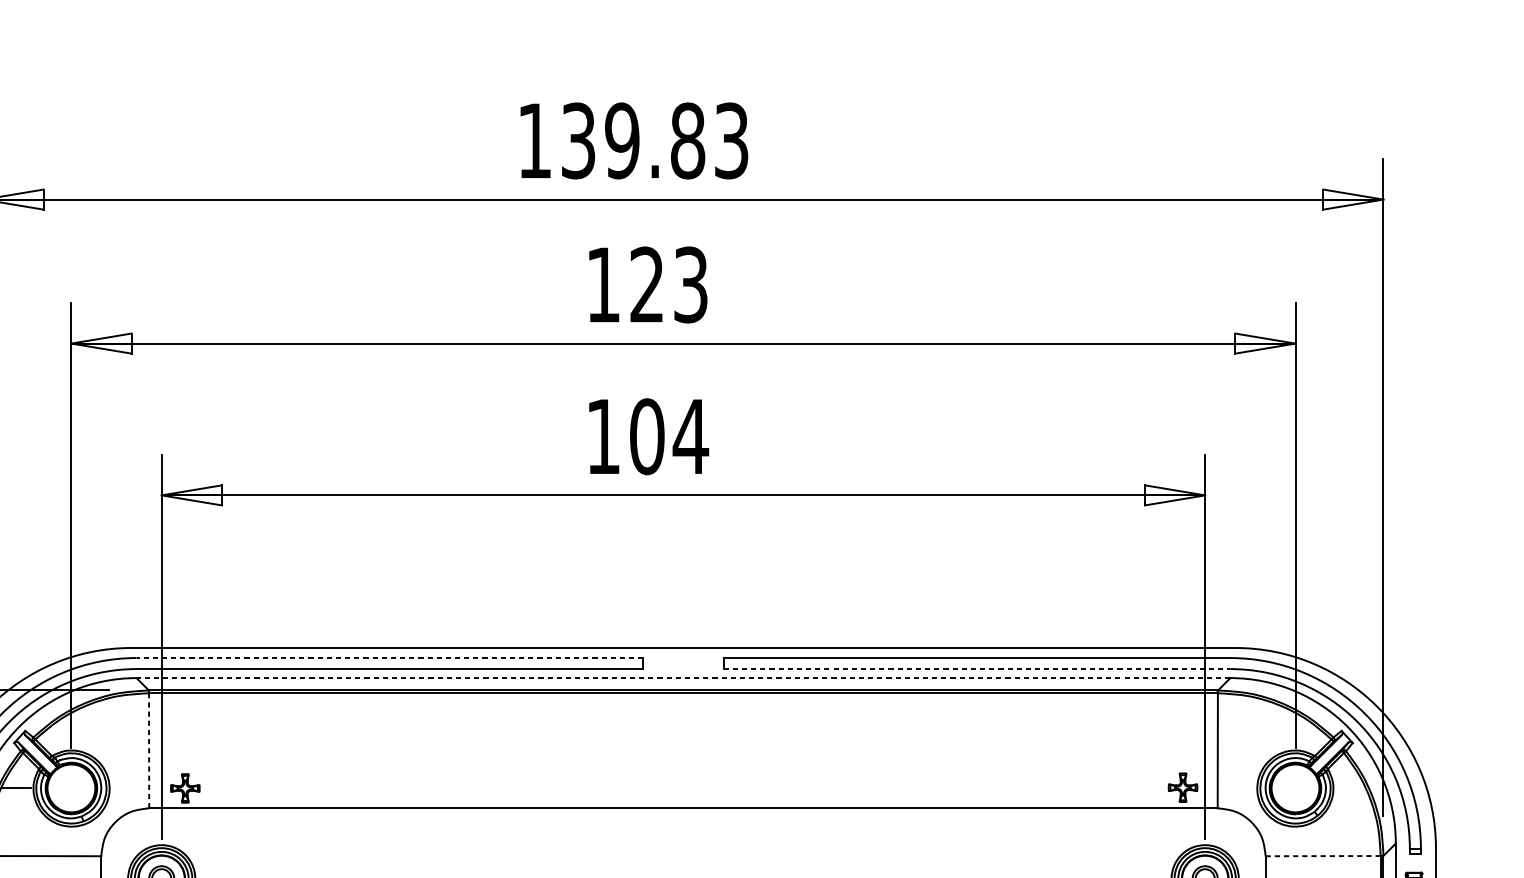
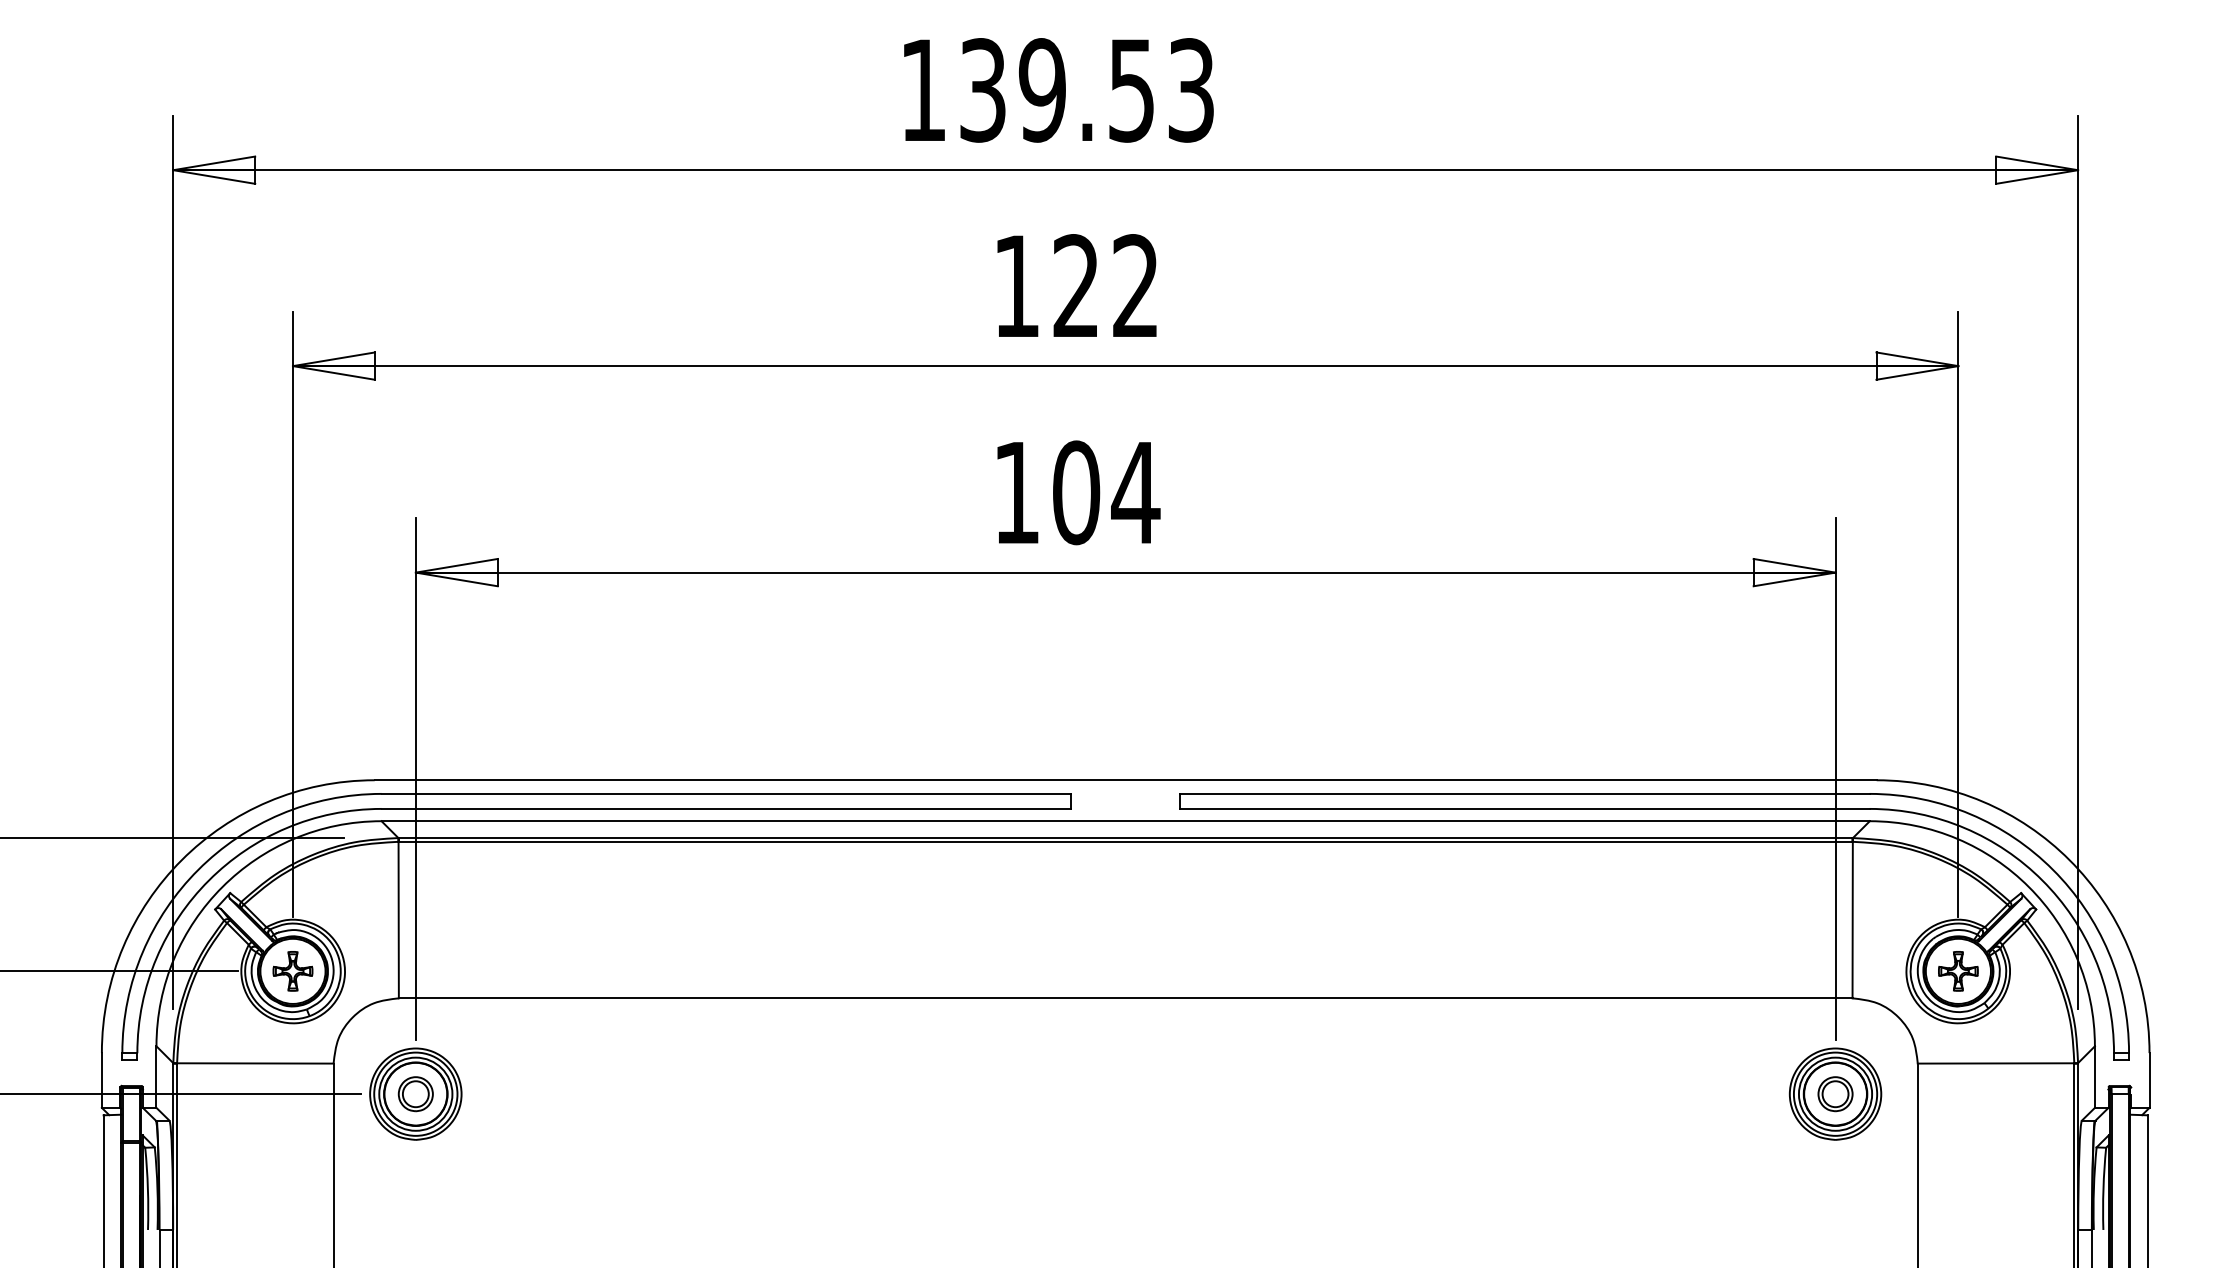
text: (687, 141) -> (1131, 90), 139.83 -> 139.53
text: (690, 285) -> (1135, 286), 123 -> 122
line: (390, 657) -> (726, 793), dashed -> solid
line: (976, 668) -> (1524, 808), dashed -> solid
line: (683, 678) -> (1125, 821), dashed -> solid
line: (148, 750) -> (398, 919), dashed -> solid
part: (1183, 787) -> (1958, 971), moved
part: (184, 788) -> (292, 971), moved
line: (1323, 856) -> (1996, 1063), dashed -> solid

